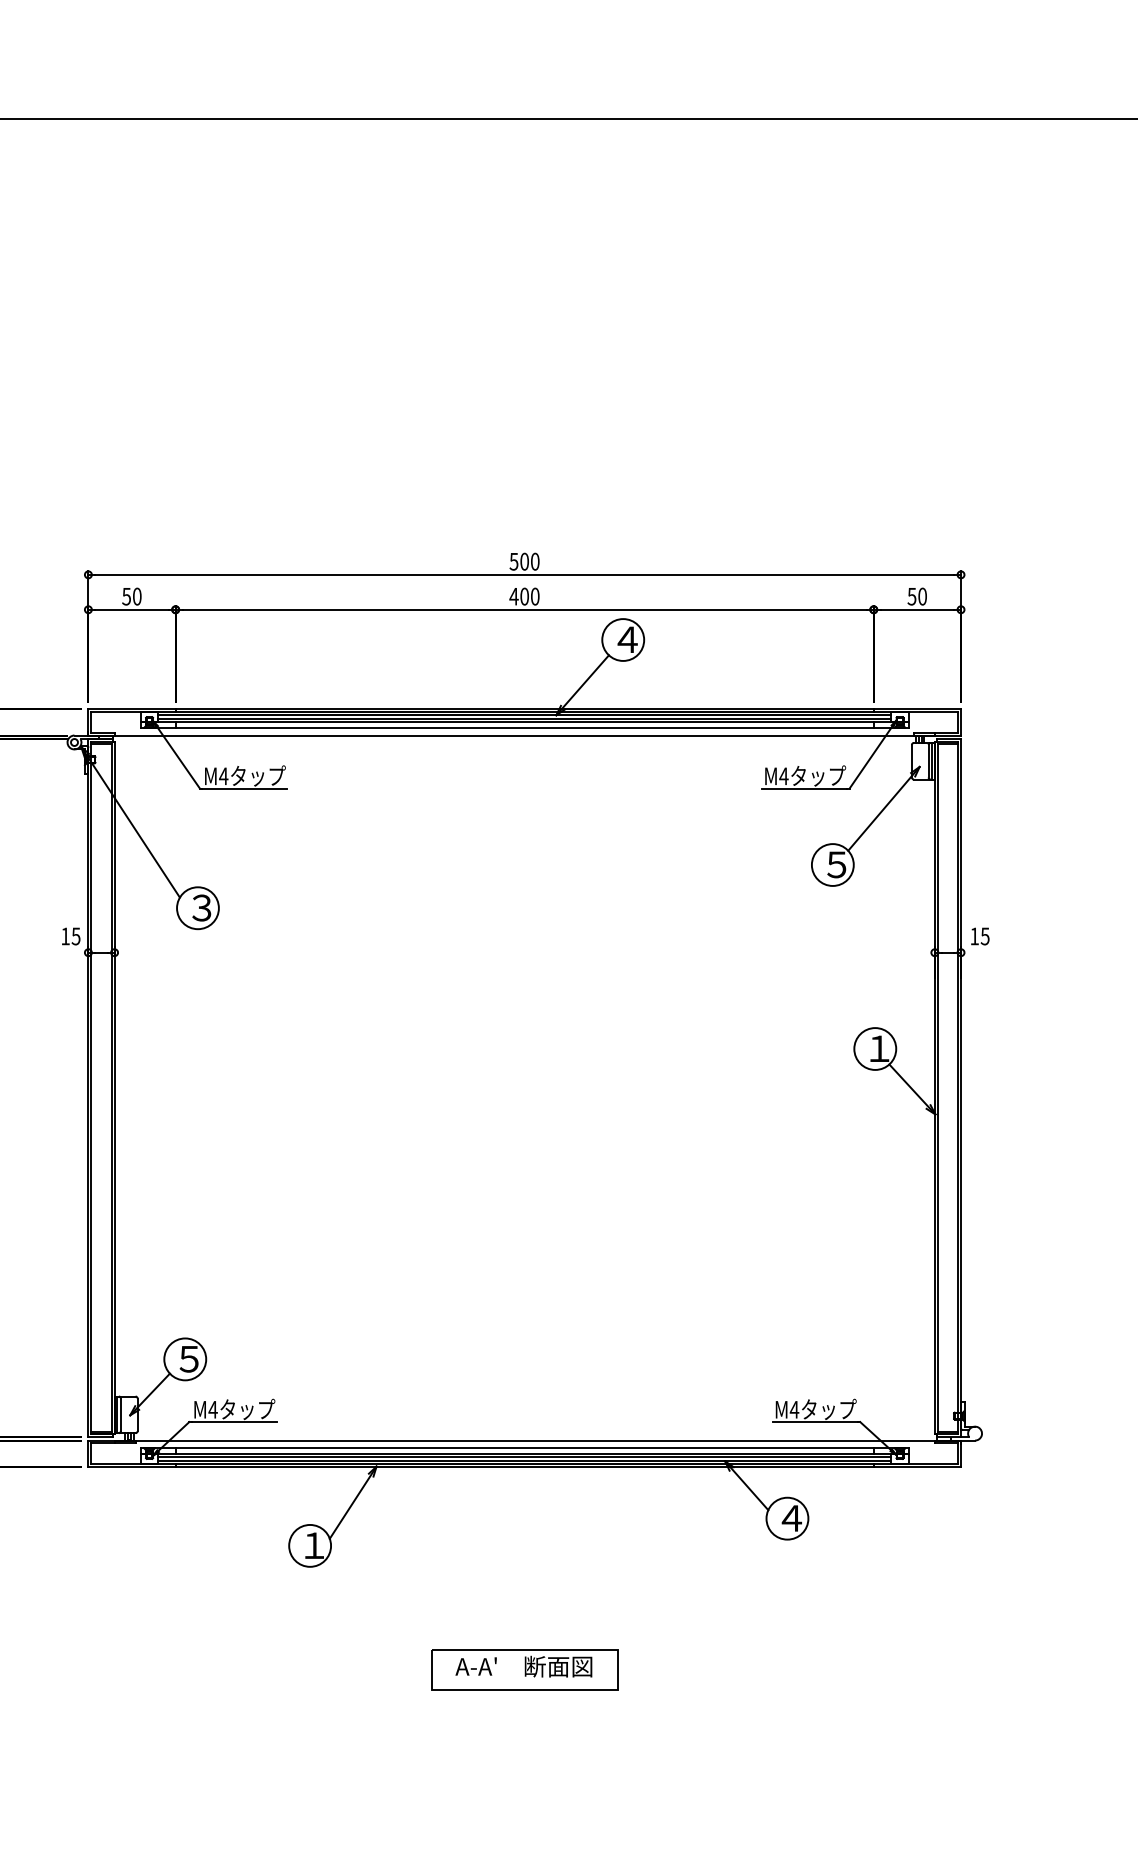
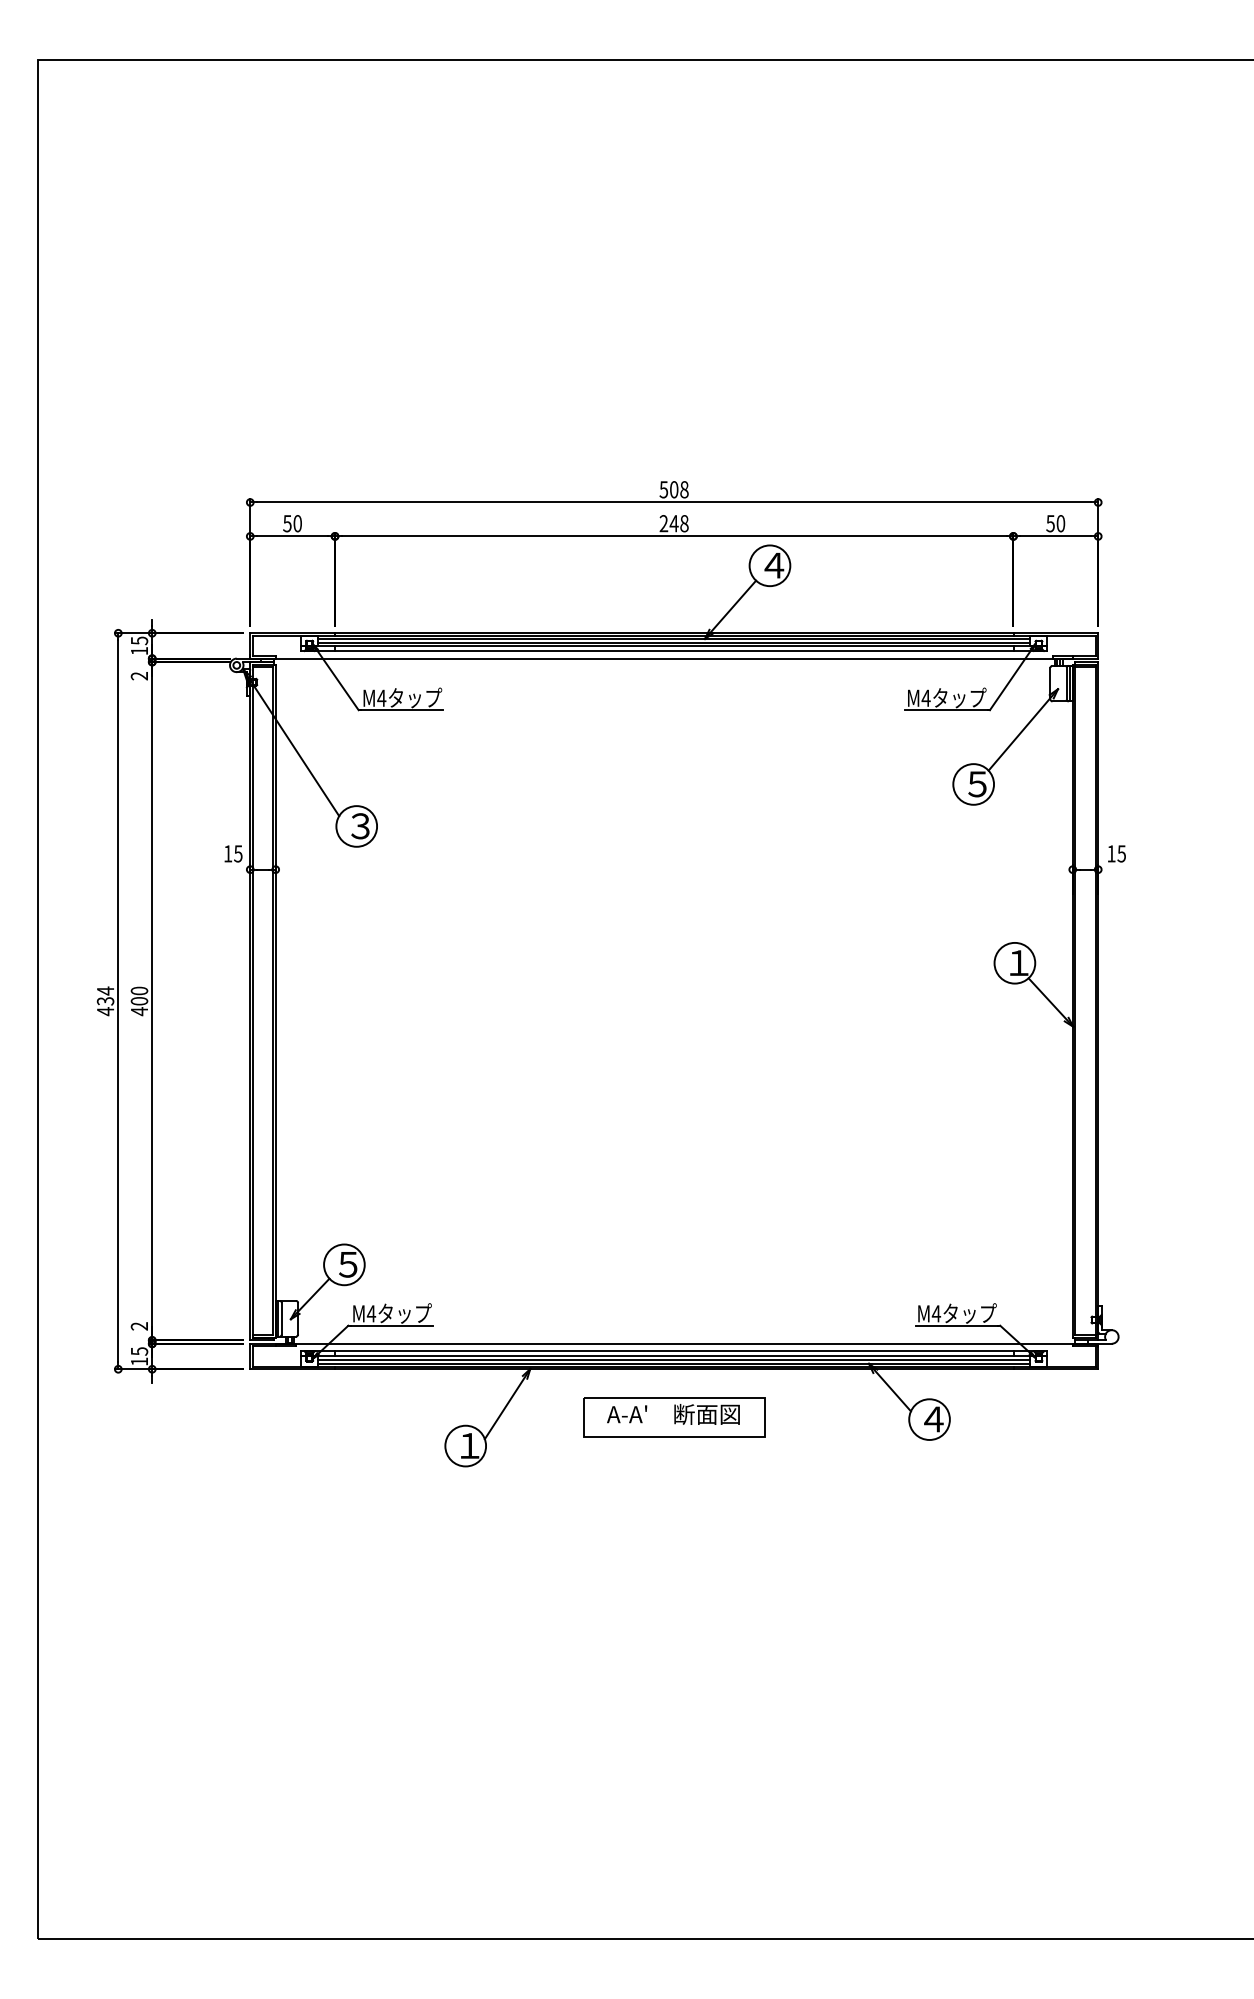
text: (535, 561) -> (684, 489), 500 -> 508
text: (523, 596) -> (673, 523), 400 -> 248
part: (524, 1669) -> (674, 1417), moved

